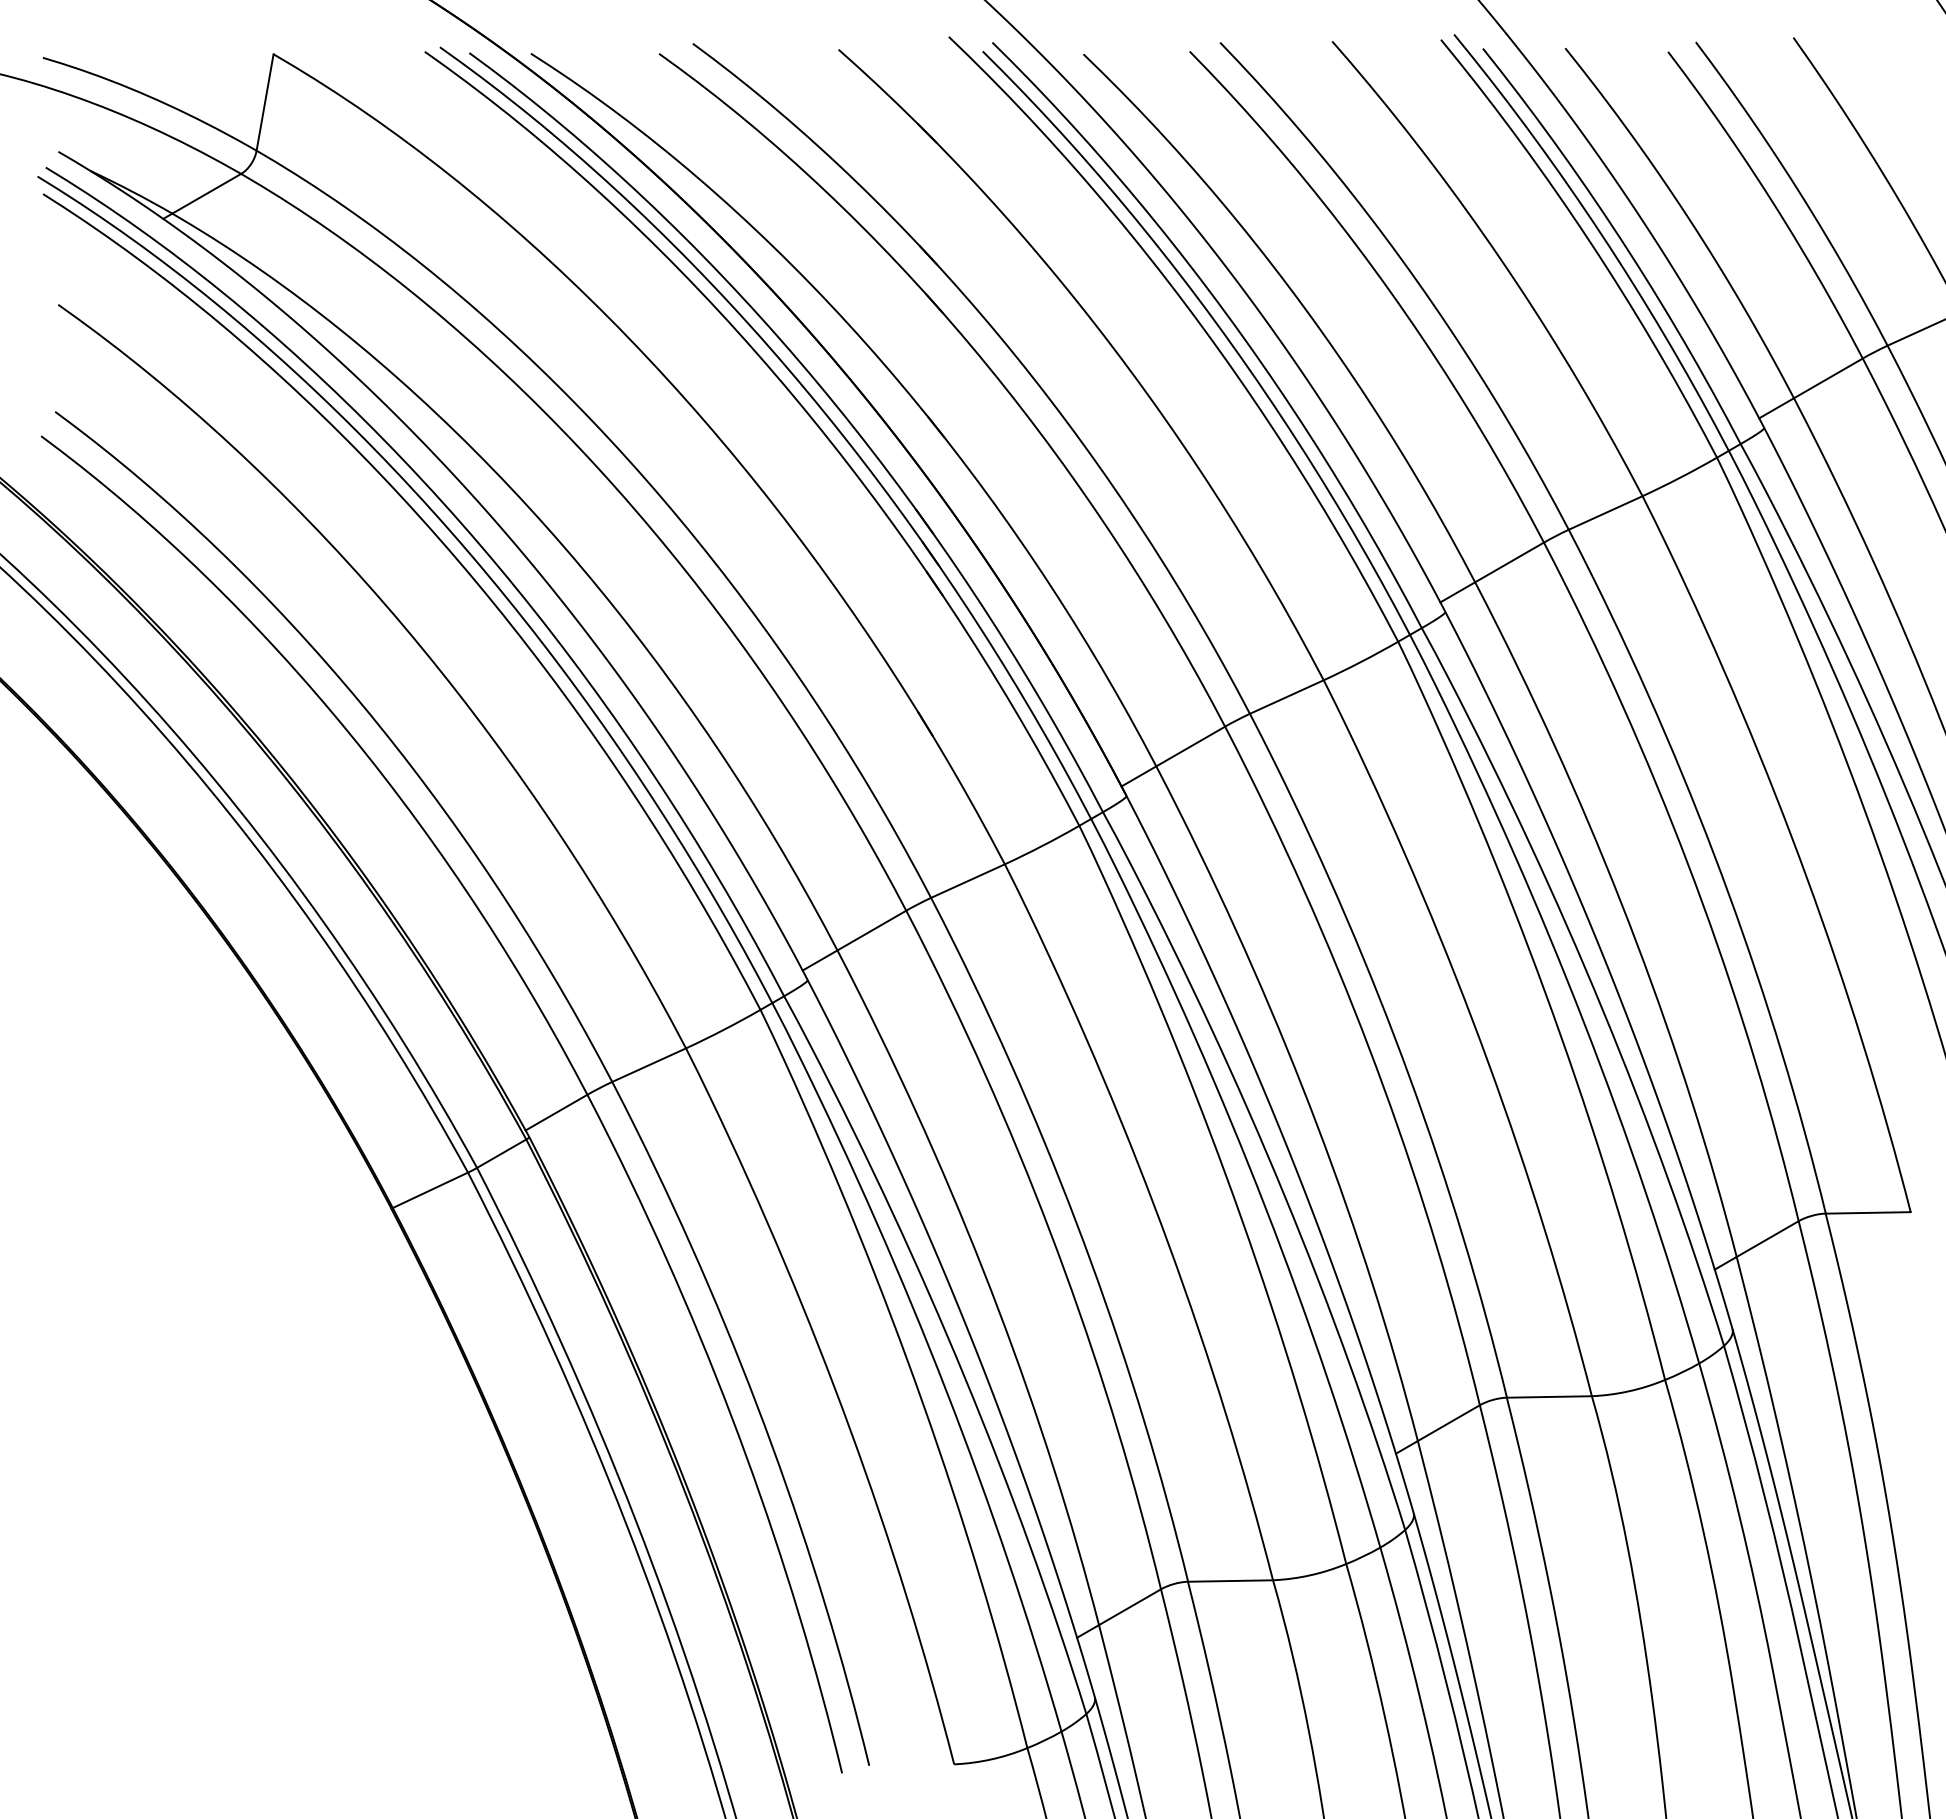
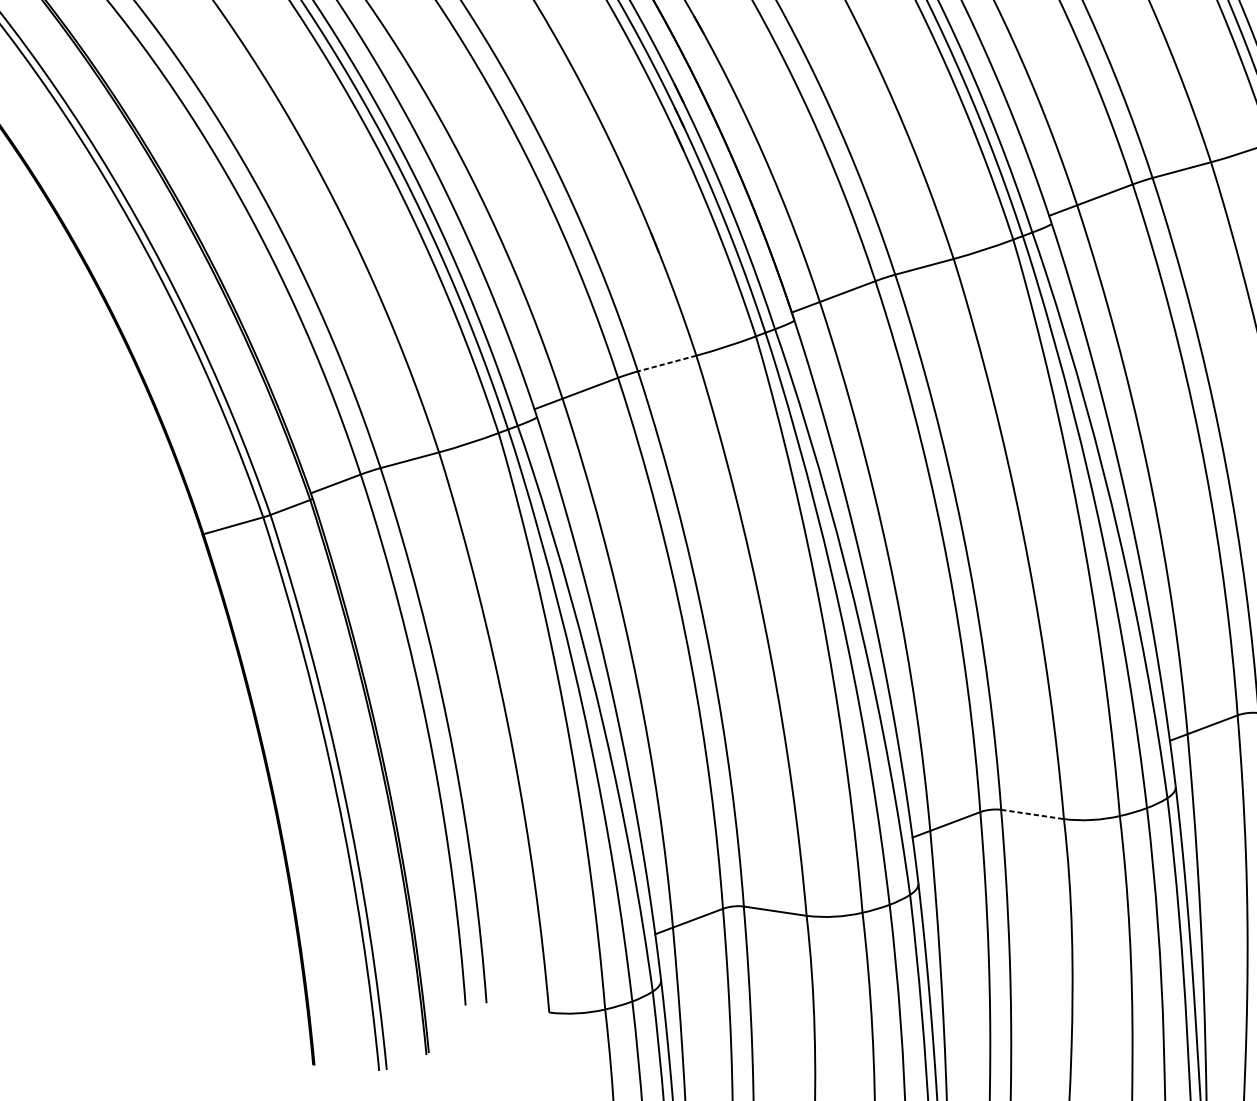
line: (967, 881) -> (666, 363), solid -> dashed
line: (1549, 1396) -> (1032, 814), solid -> dashed

